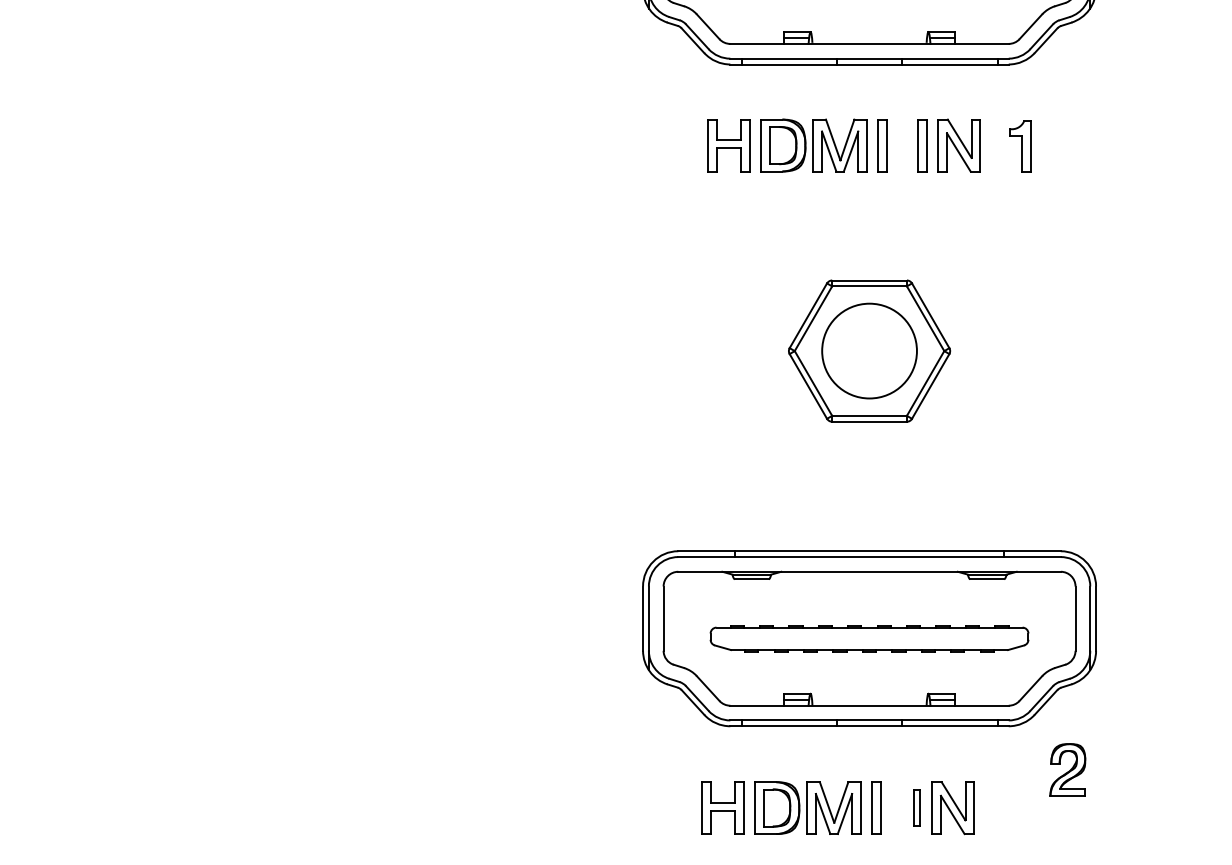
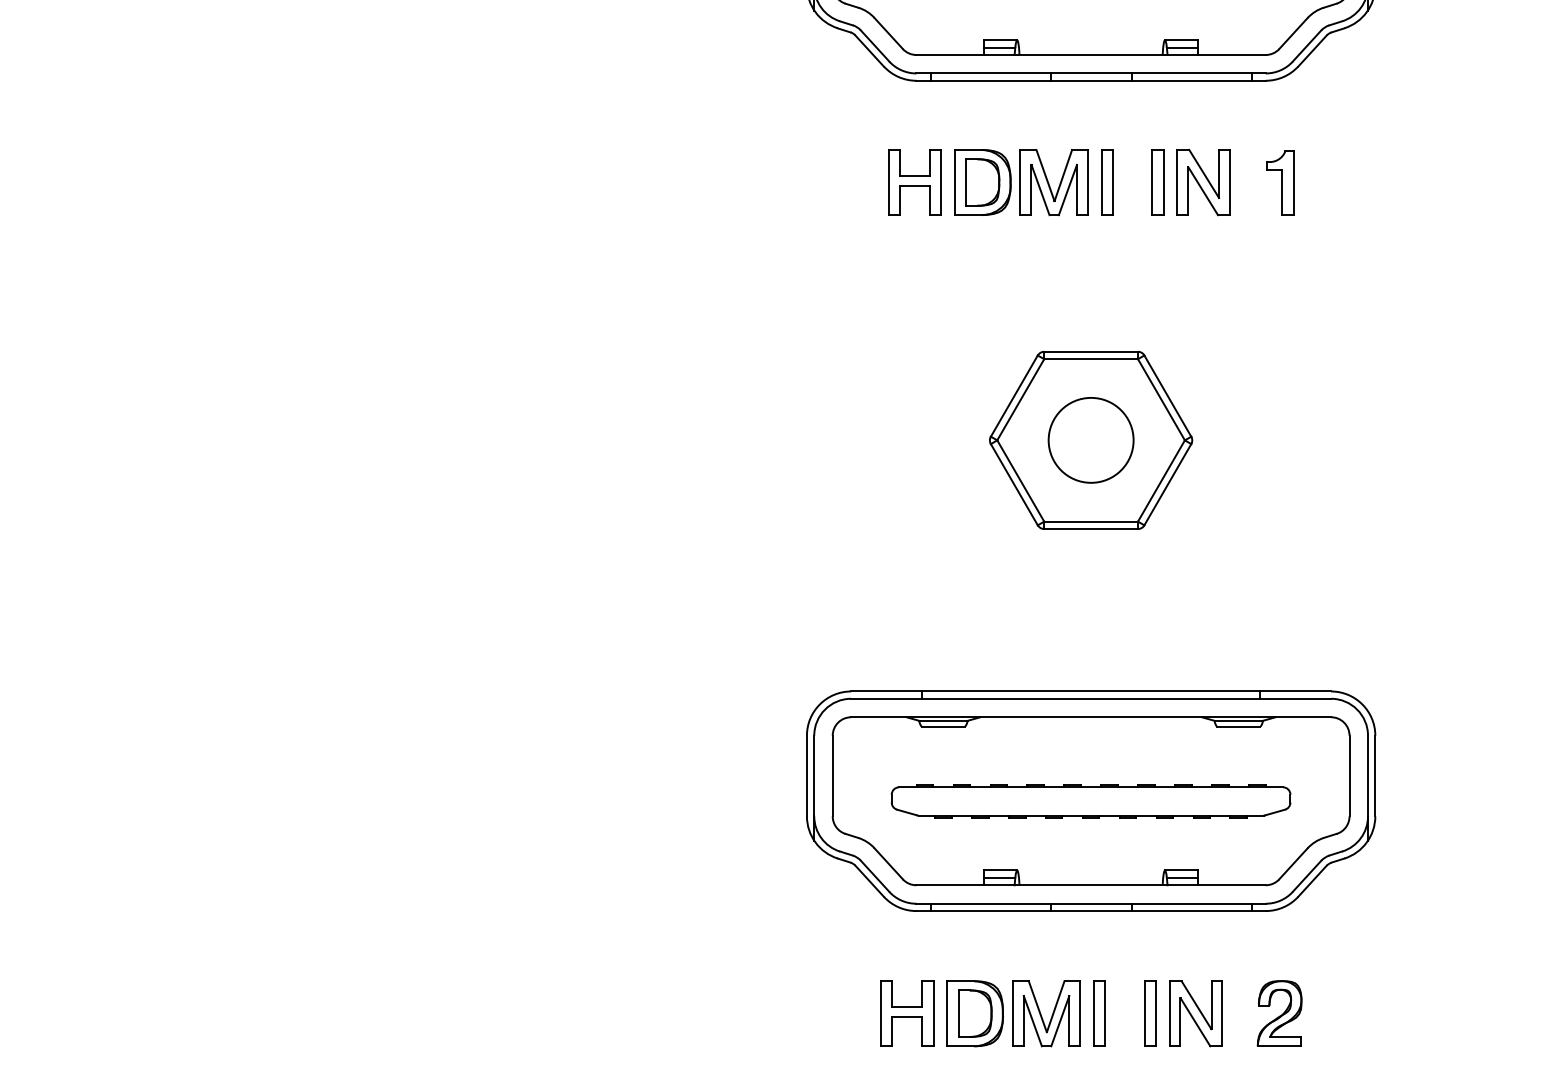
circle: (869, 350) -> (1091, 439), size x0.71
part: (1067, 769) -> (1279, 1012), moved
part: (916, 807) -> (1150, 1012), size x1.43

